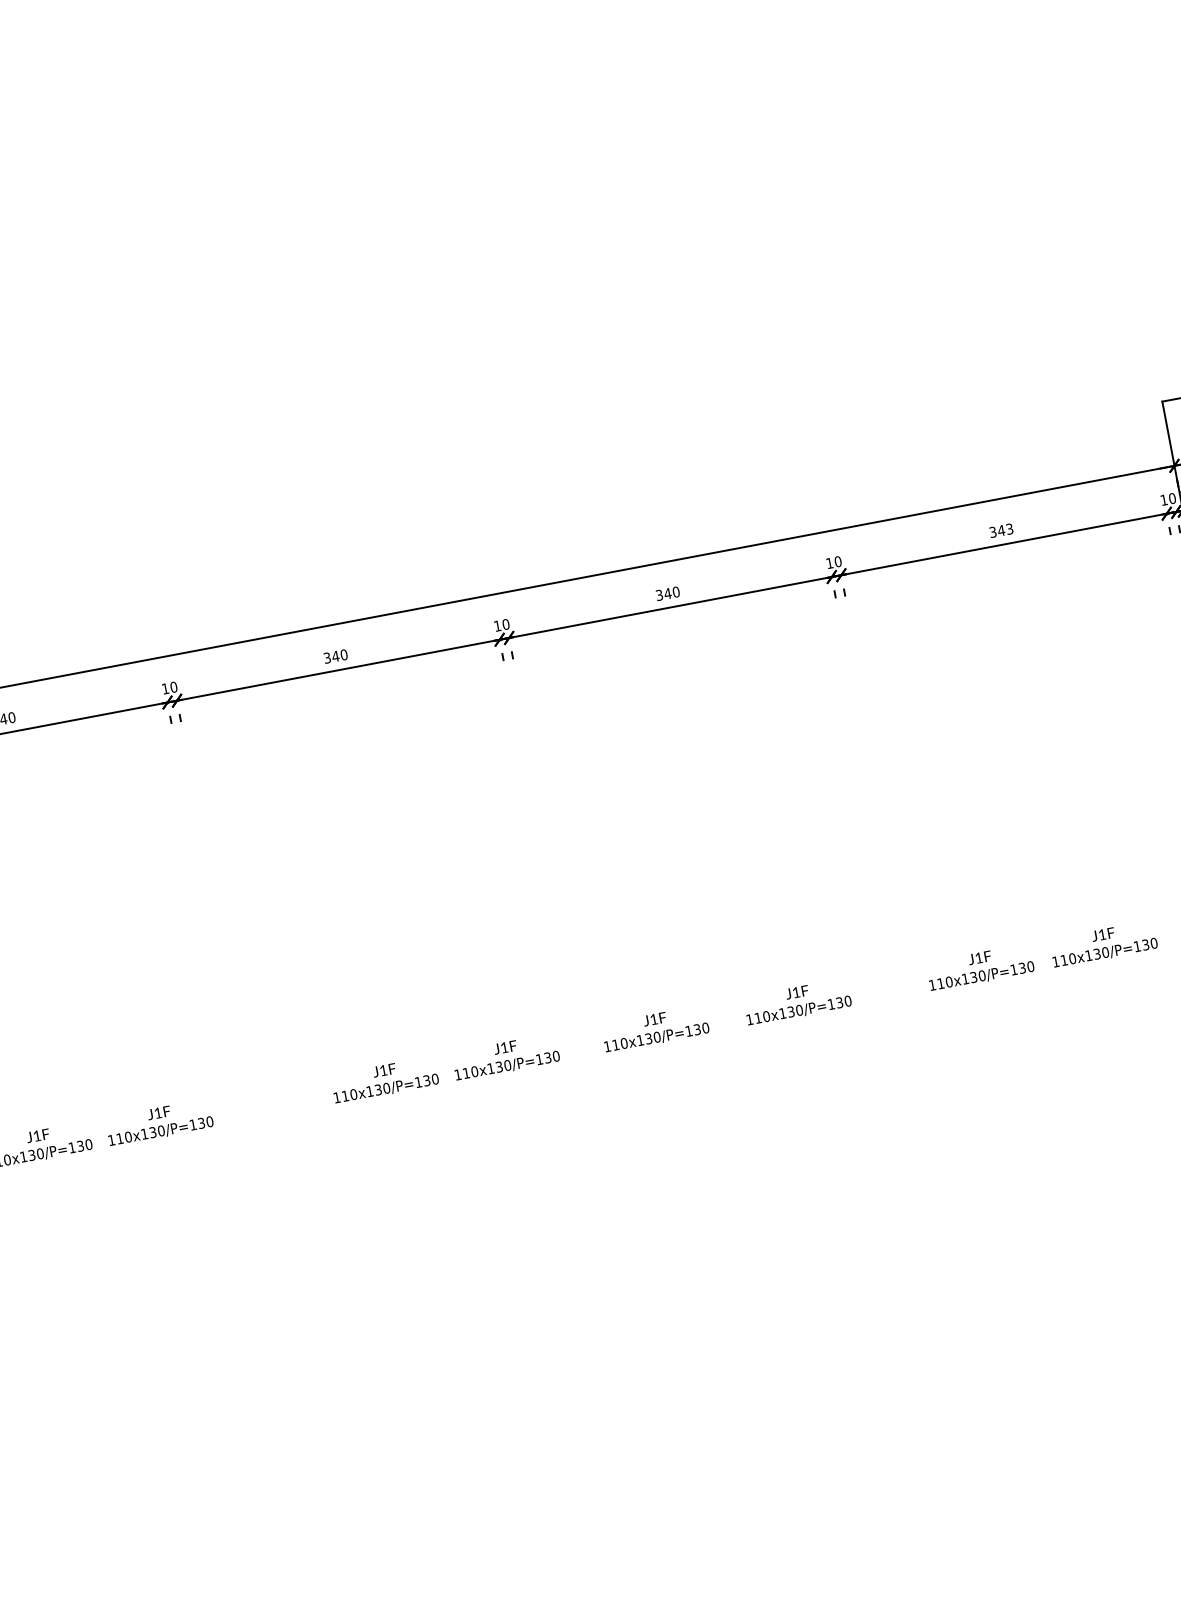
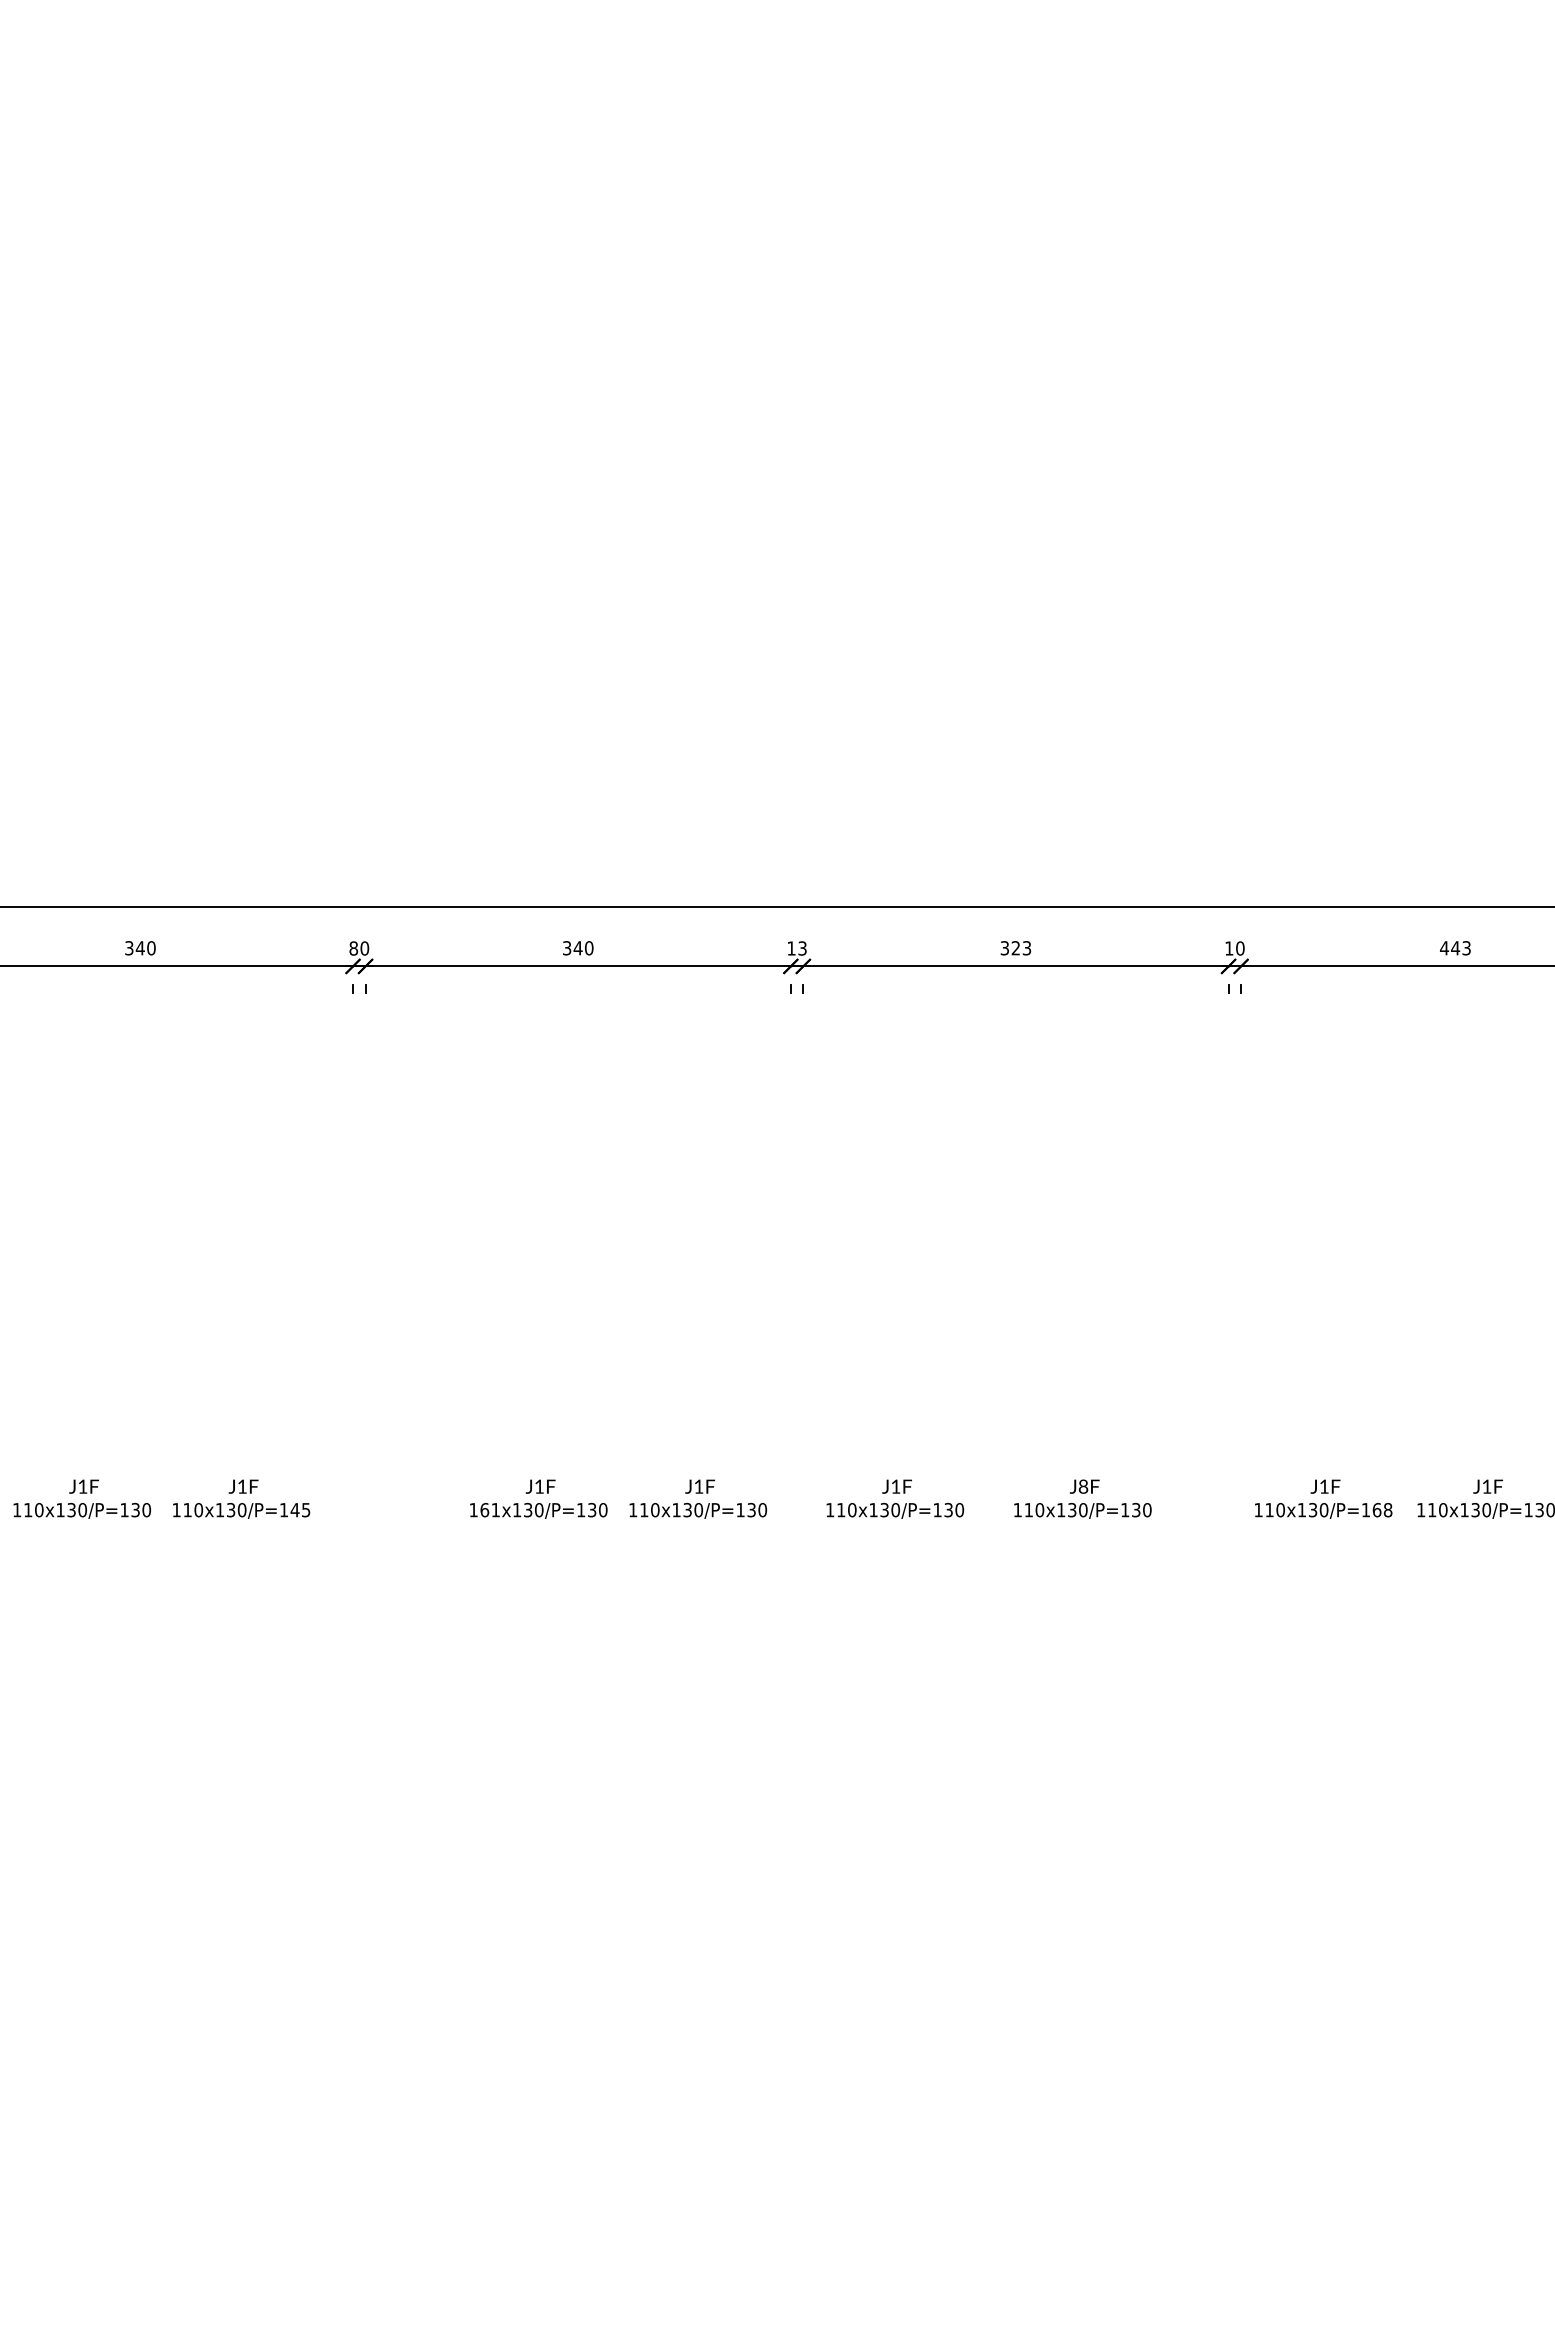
text: (993, 532) -> (1444, 948), 343 -> 443
text: (672, 593) -> (1021, 948), 340 -> 323
text: (505, 624) -> (802, 948), 10 -> 13
text: (165, 688) -> (353, 948), 10 -> 80
text: (1026, 966) -> (1382, 1509), 110x130/P=130 -> 110x130/P=168
text: (796, 992) -> (1083, 1486), J1F -> J8F
text: (349, 1095) -> (490, 1510), 110x130/P=130 -> 161x130/P=130
text: (205, 1122) -> (300, 1509), 110x130/P=130 -> 110x130/P=145

